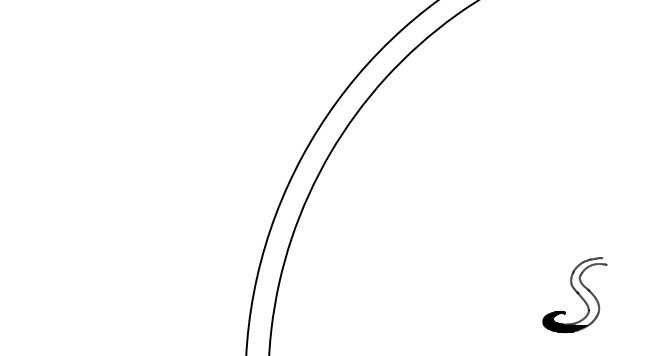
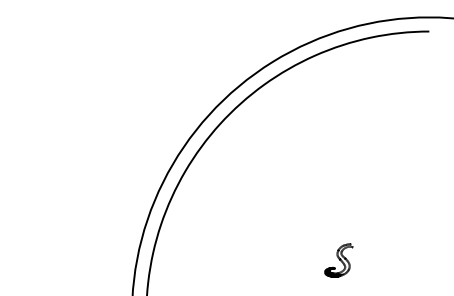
part: (573, 295) -> (338, 260), size x0.7

